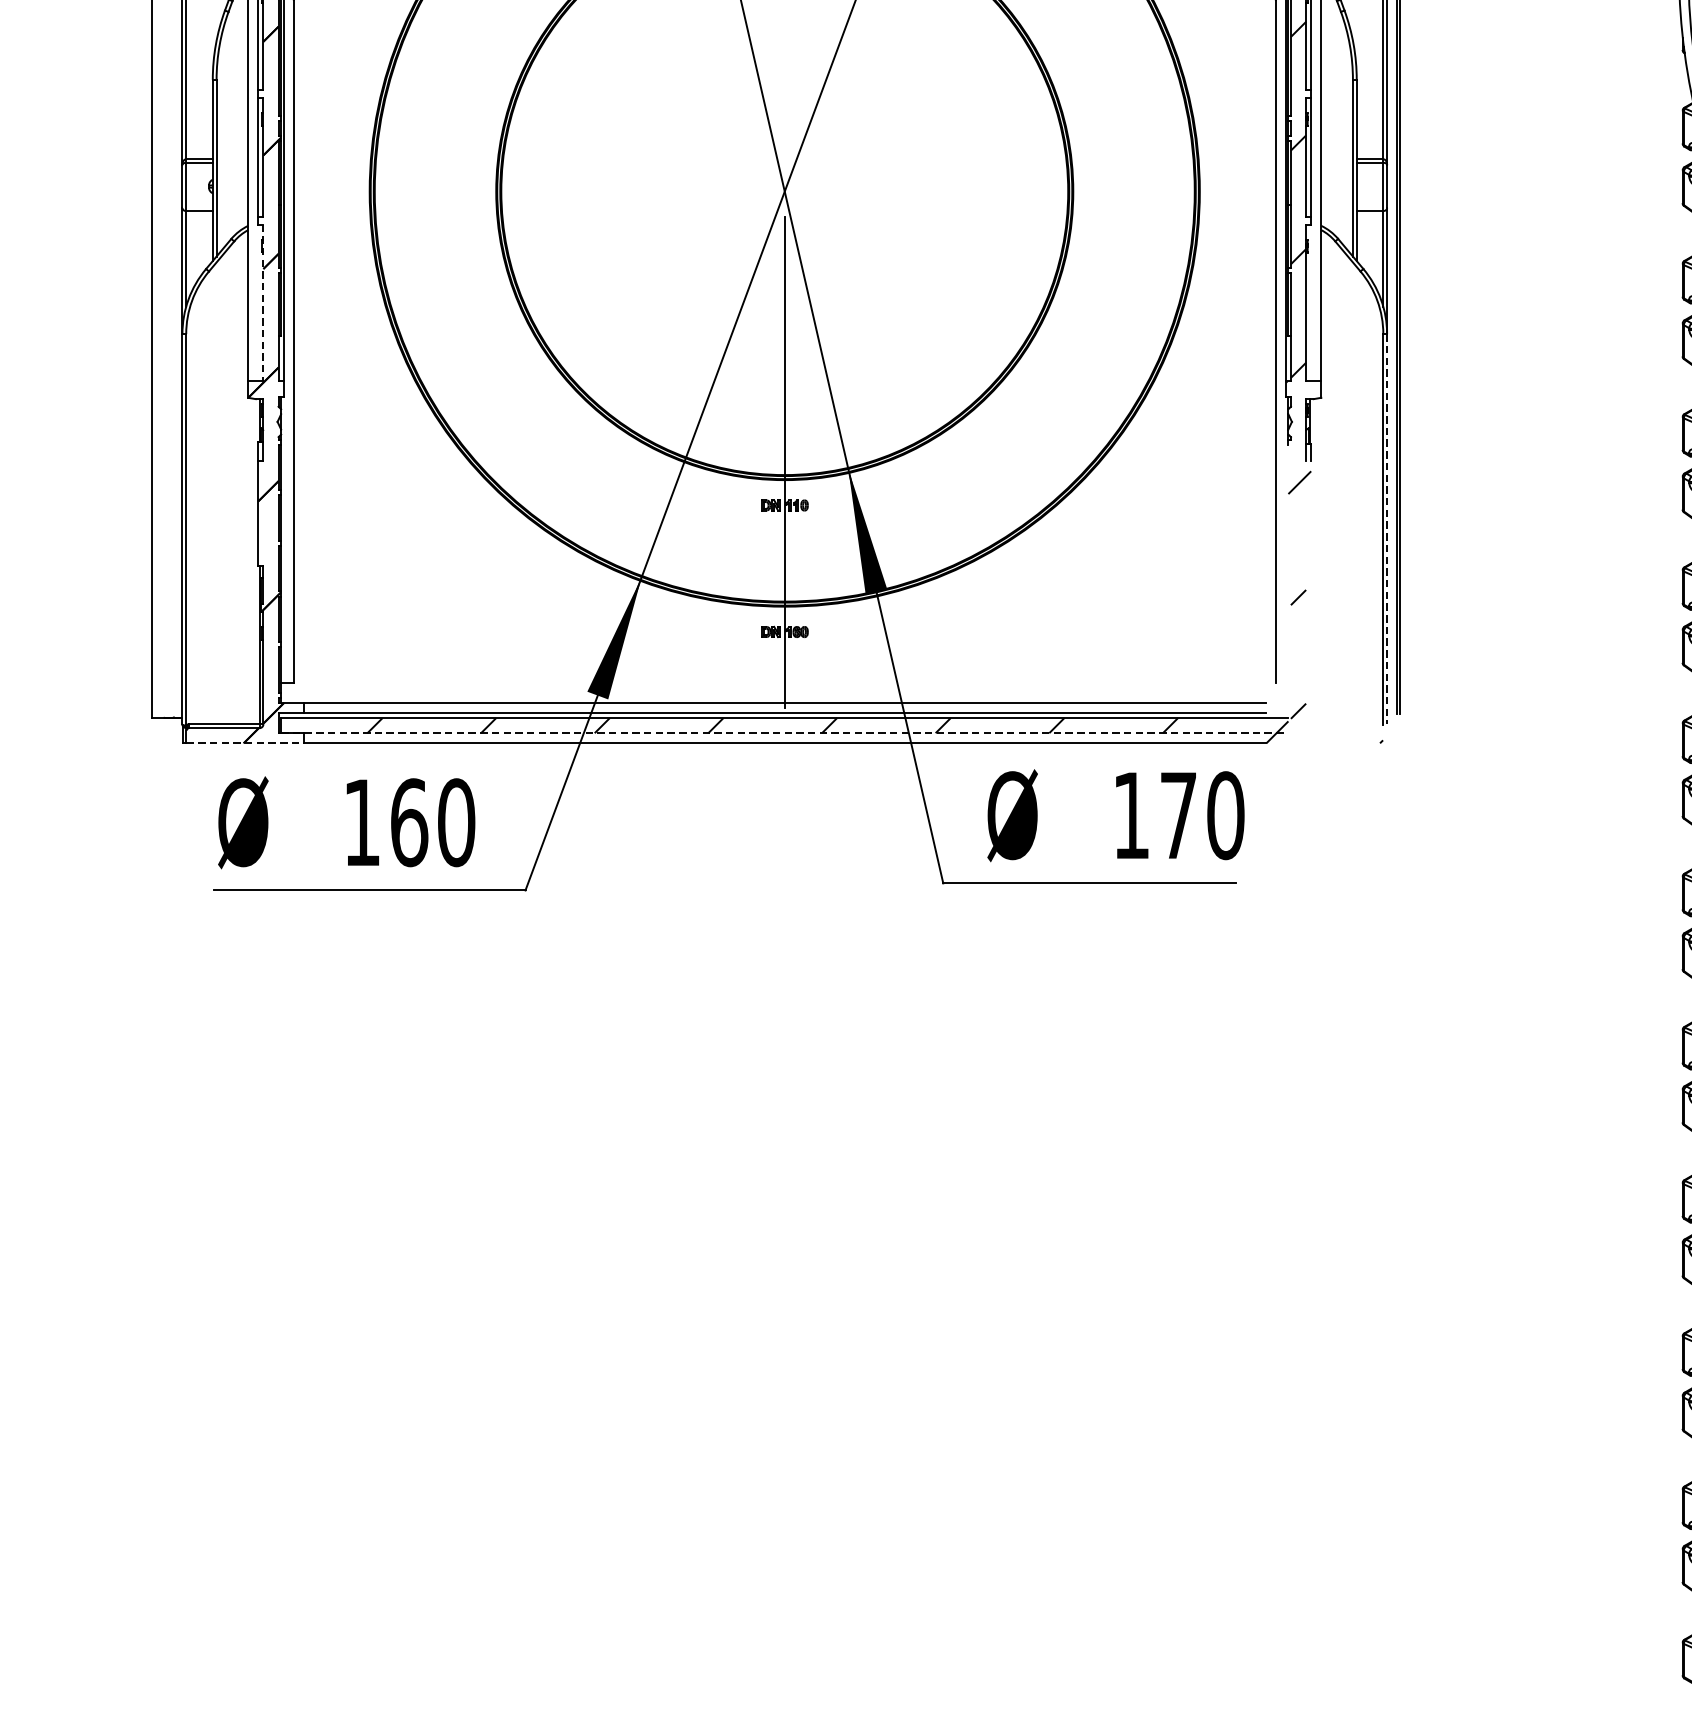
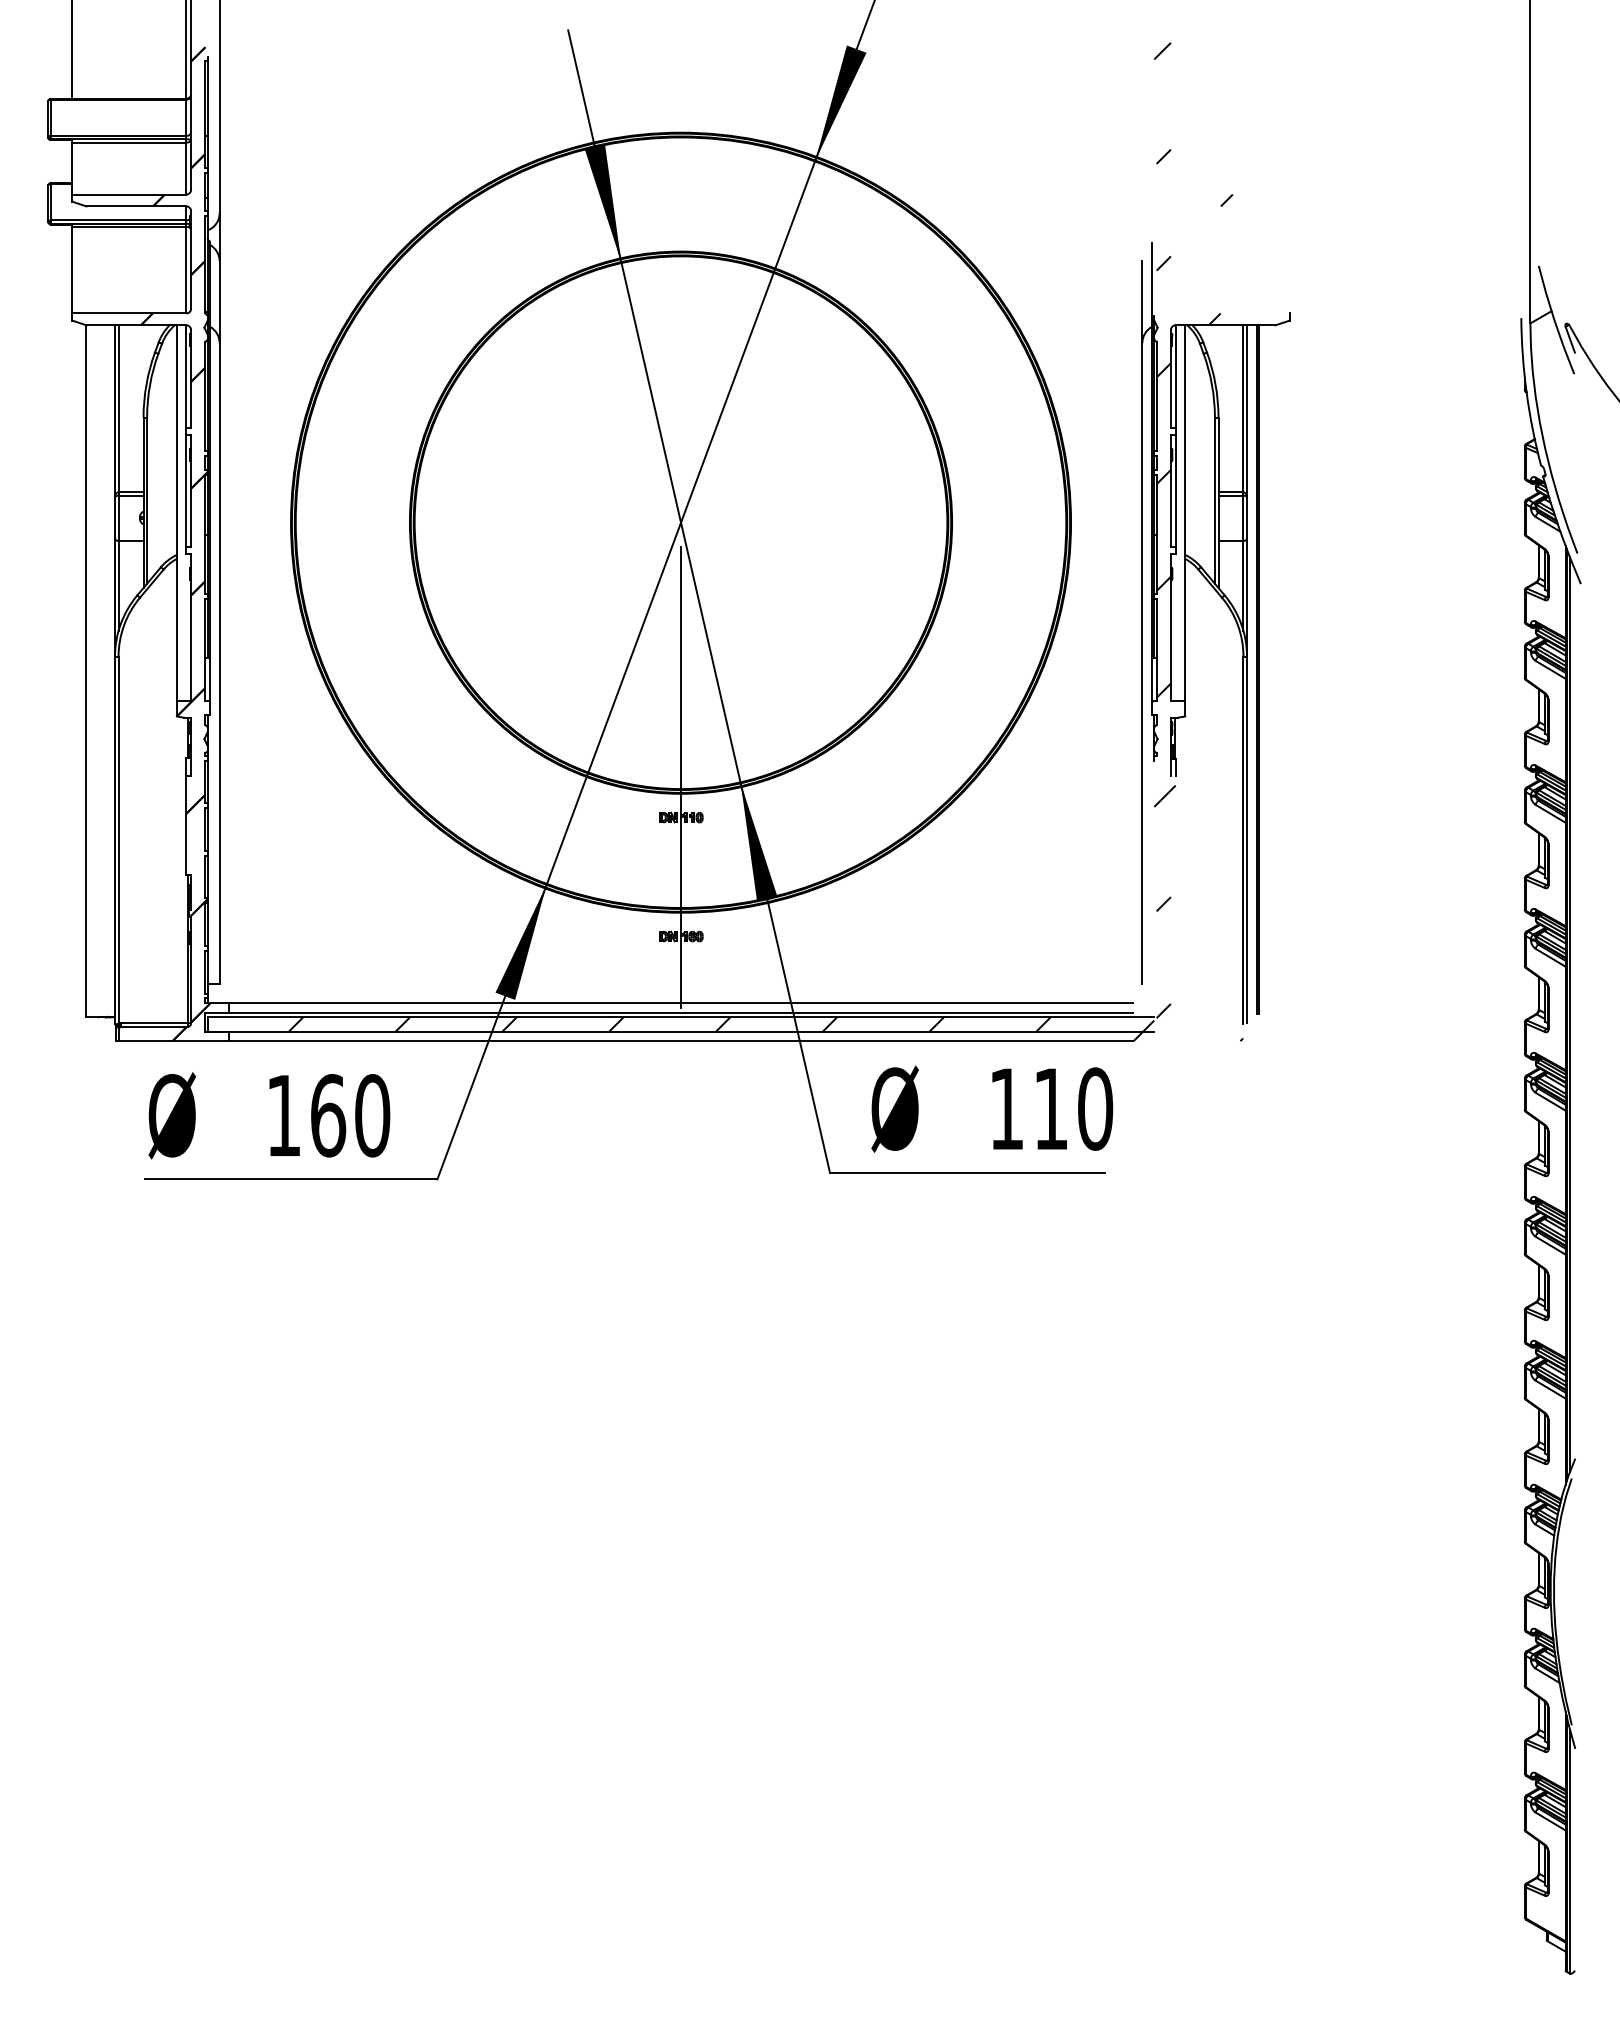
line: (263, 303) -> (191, 627), dashed -> solid
line: (1387, 529) -> (1247, 840), dashed -> solid
line: (785, 733) -> (681, 1031), dashed -> solid
line: (245, 743) -> (174, 1041), dashed -> solid
text: (1177, 815) -> (1050, 1108), 170 -> 110

